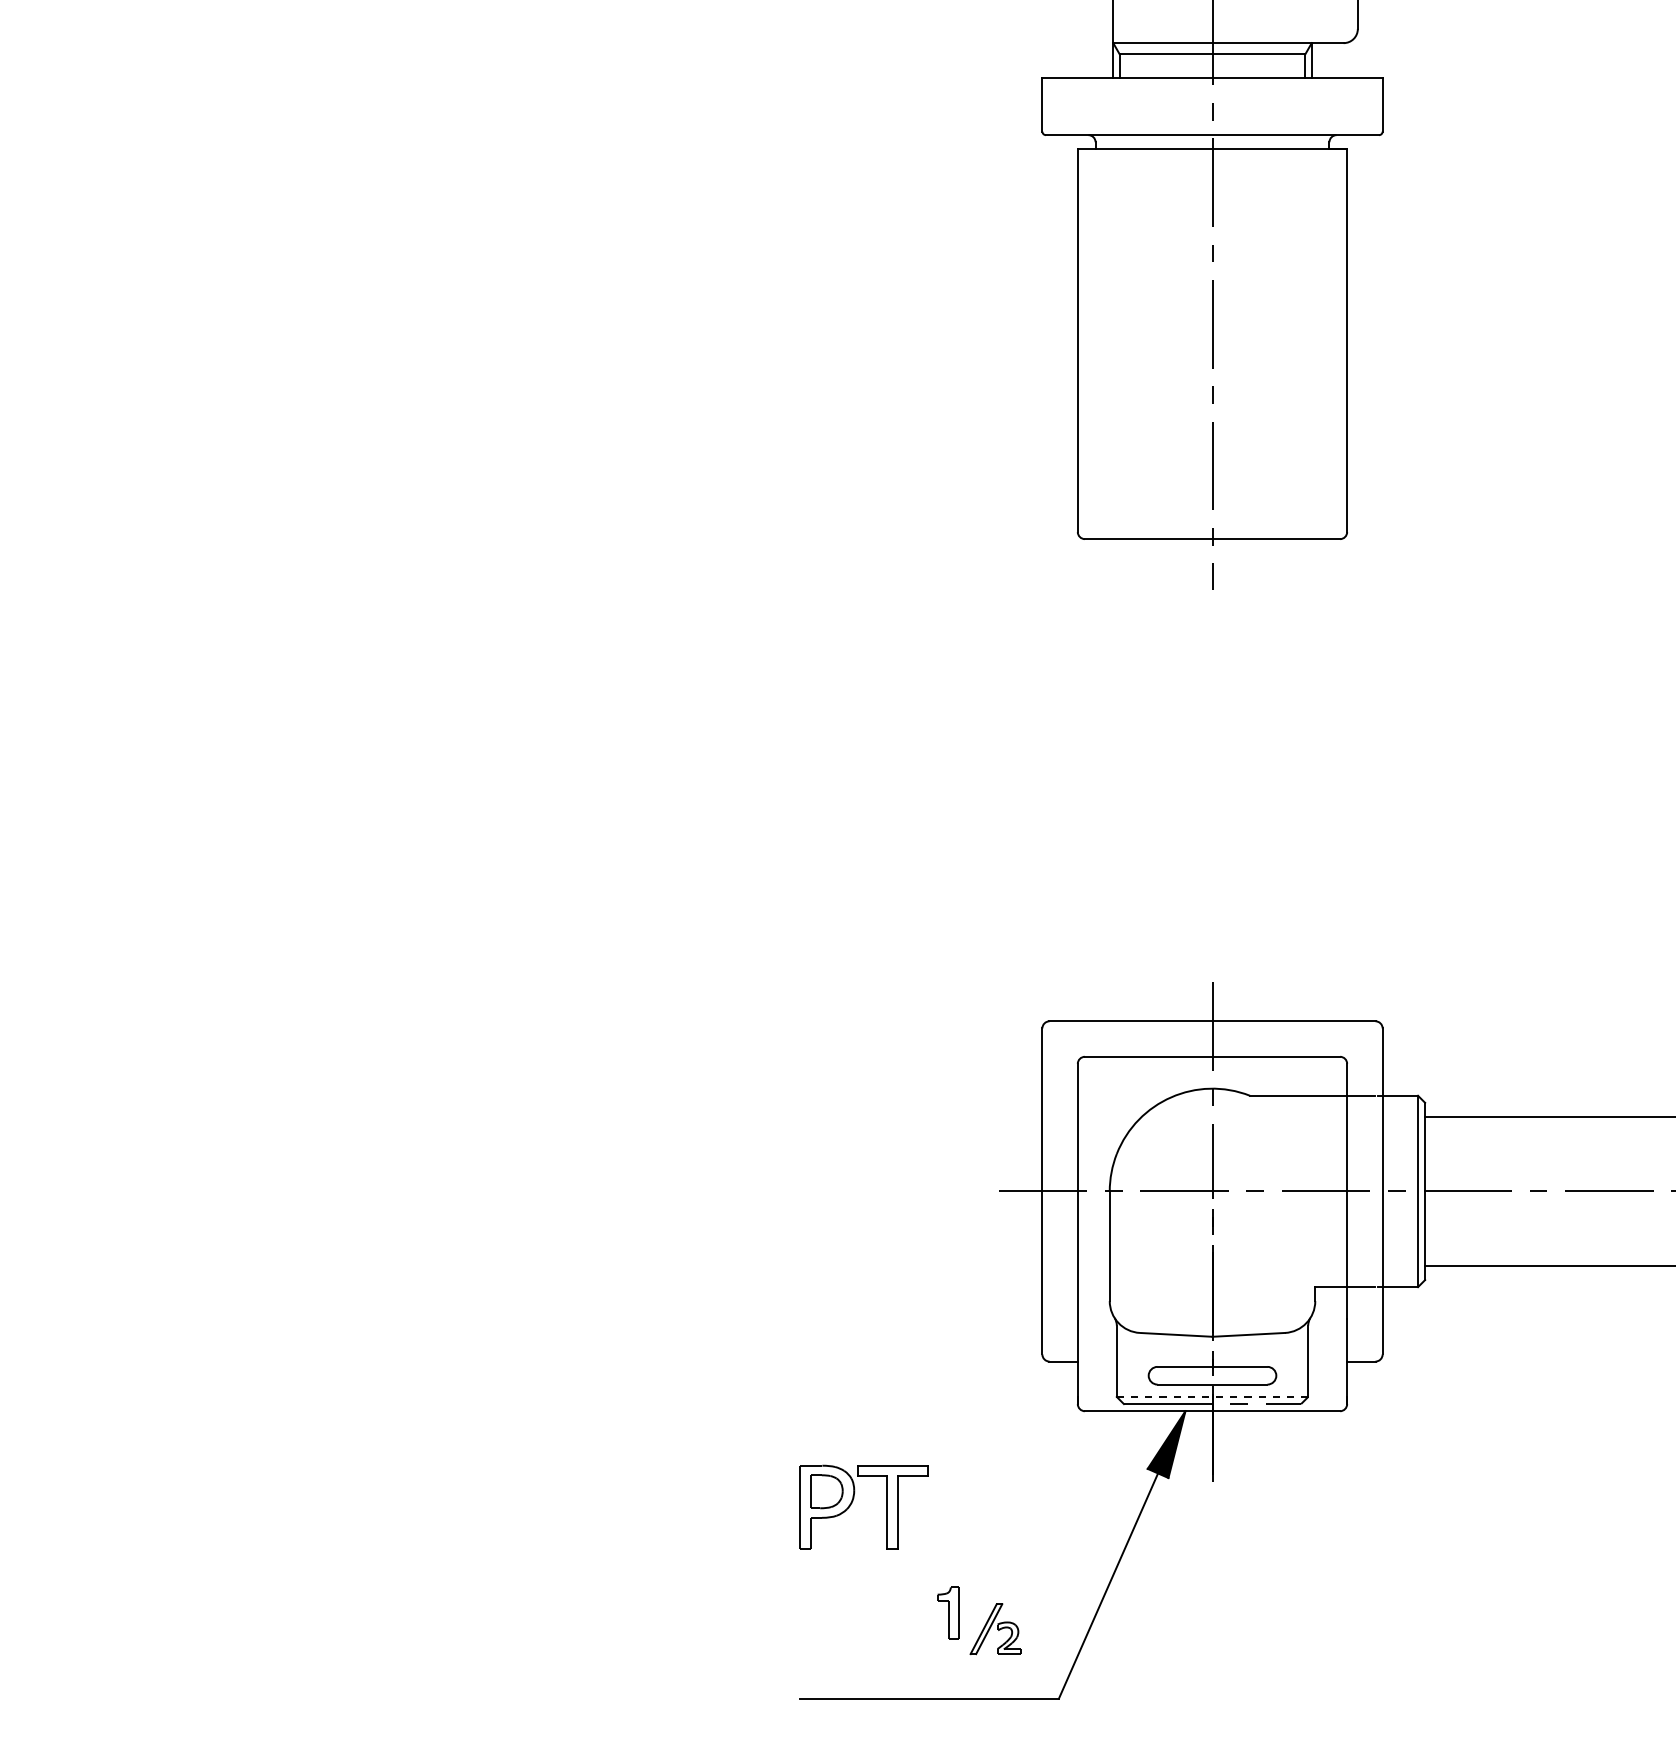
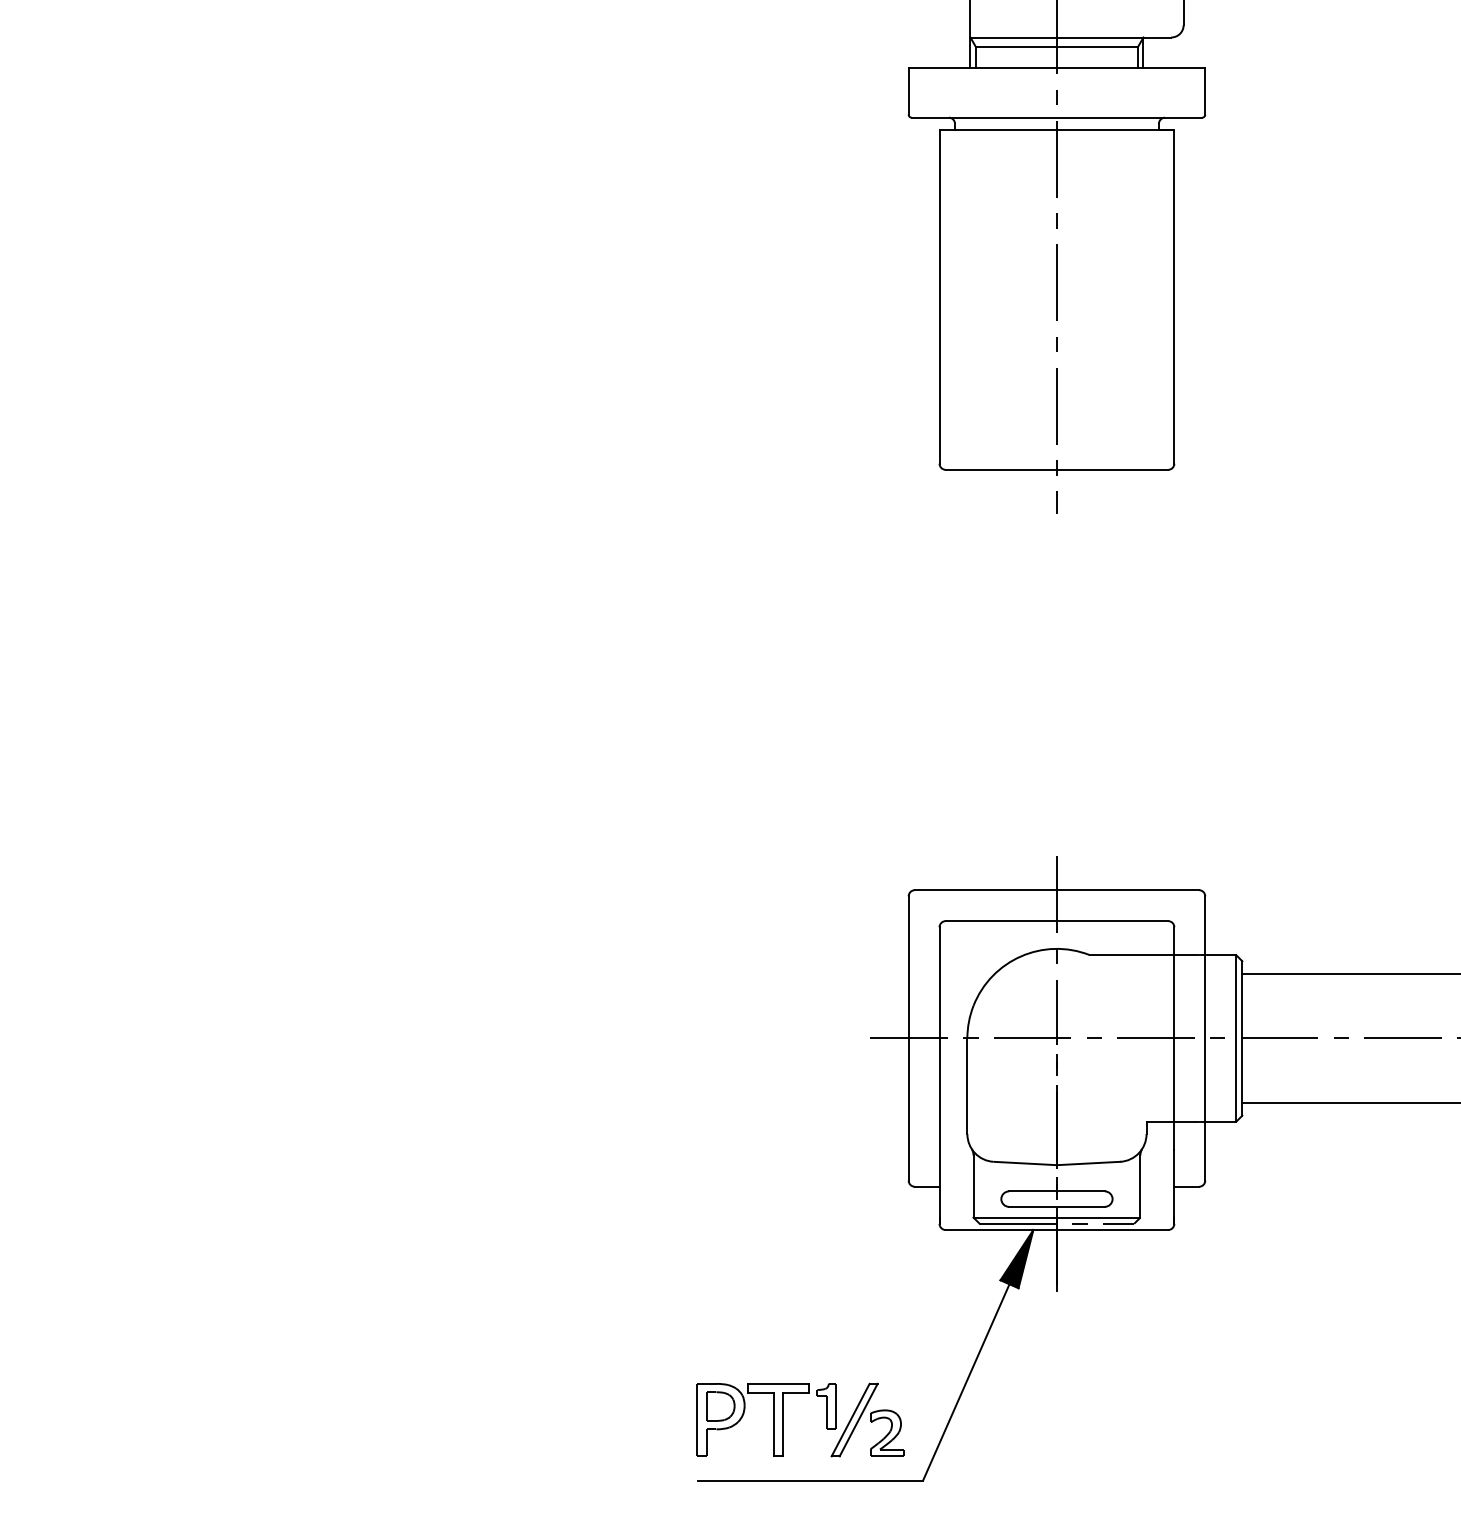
line: (1212, 1396) -> (1056, 1217), dashed -> solid
part: (853, 1501) -> (744, 1415), moved
part: (995, 1628) -> (867, 1419), size x1.67

